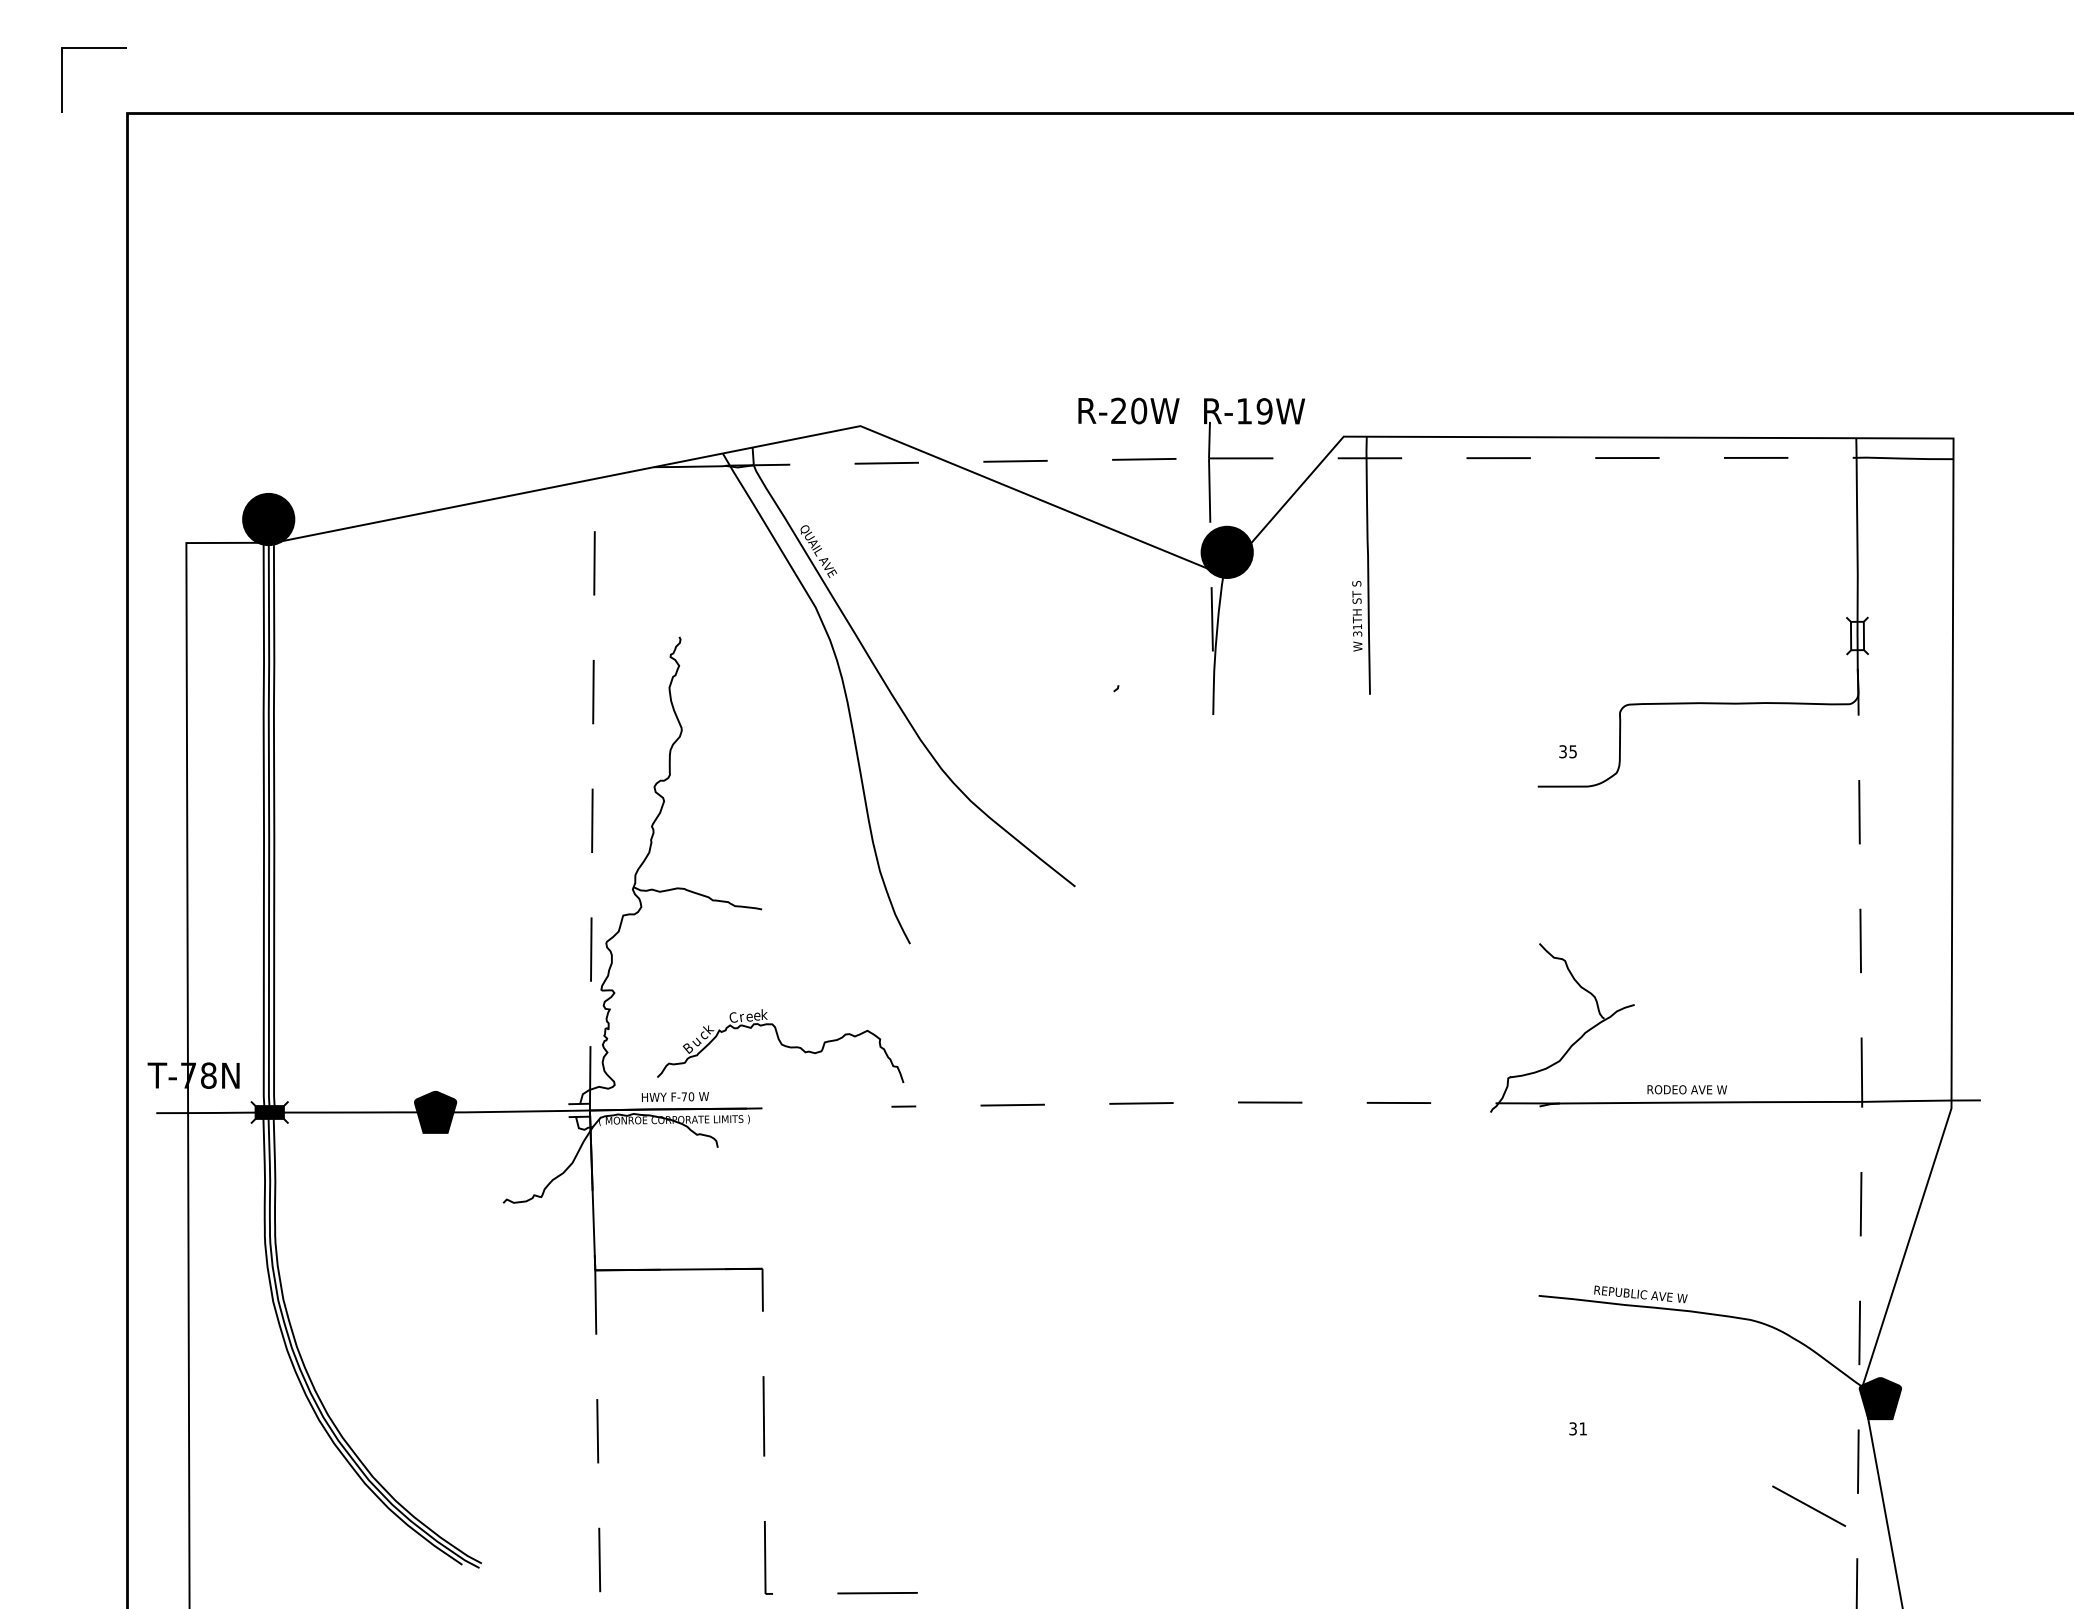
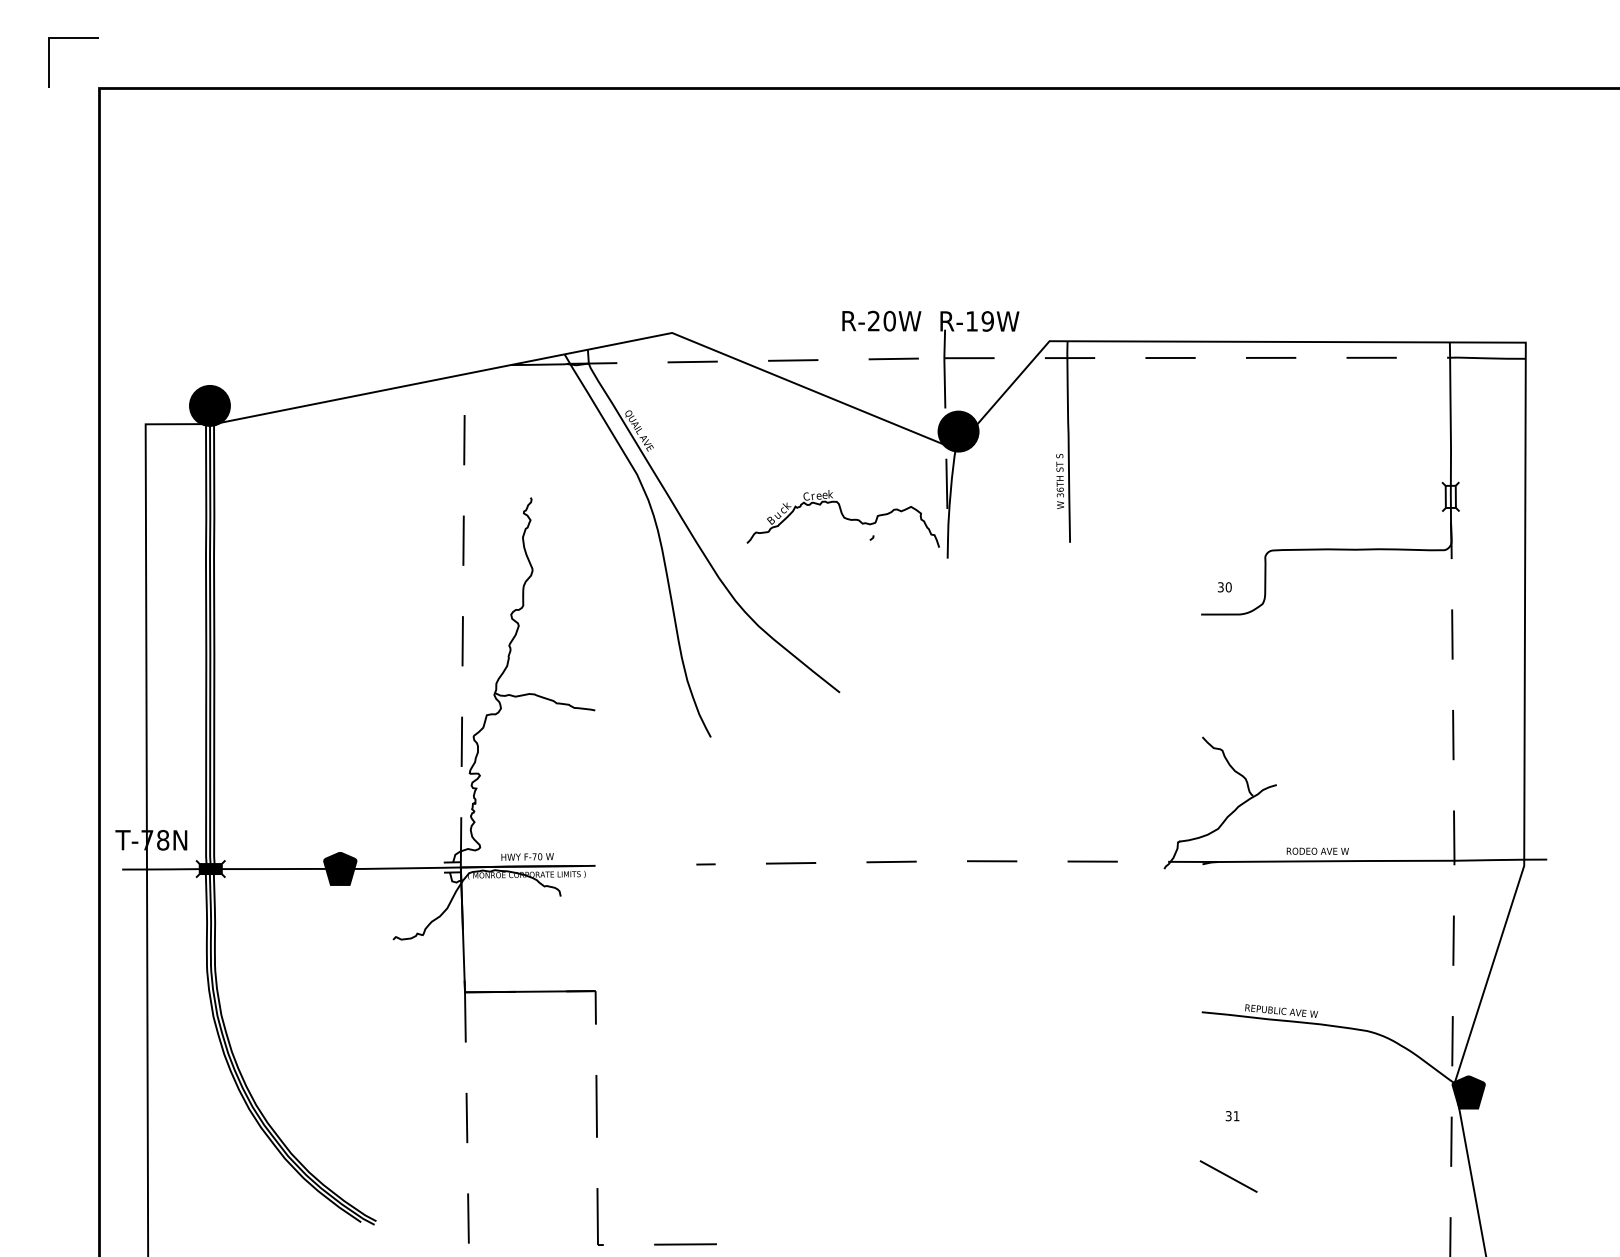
text: (1357, 626) -> (1060, 489), 31TH -> 36TH
text: (1573, 751) -> (1229, 587), 35 -> 30
part: (780, 1045) -> (843, 518), moved
line: (1809, 1505) -> (1229, 1175), moved

